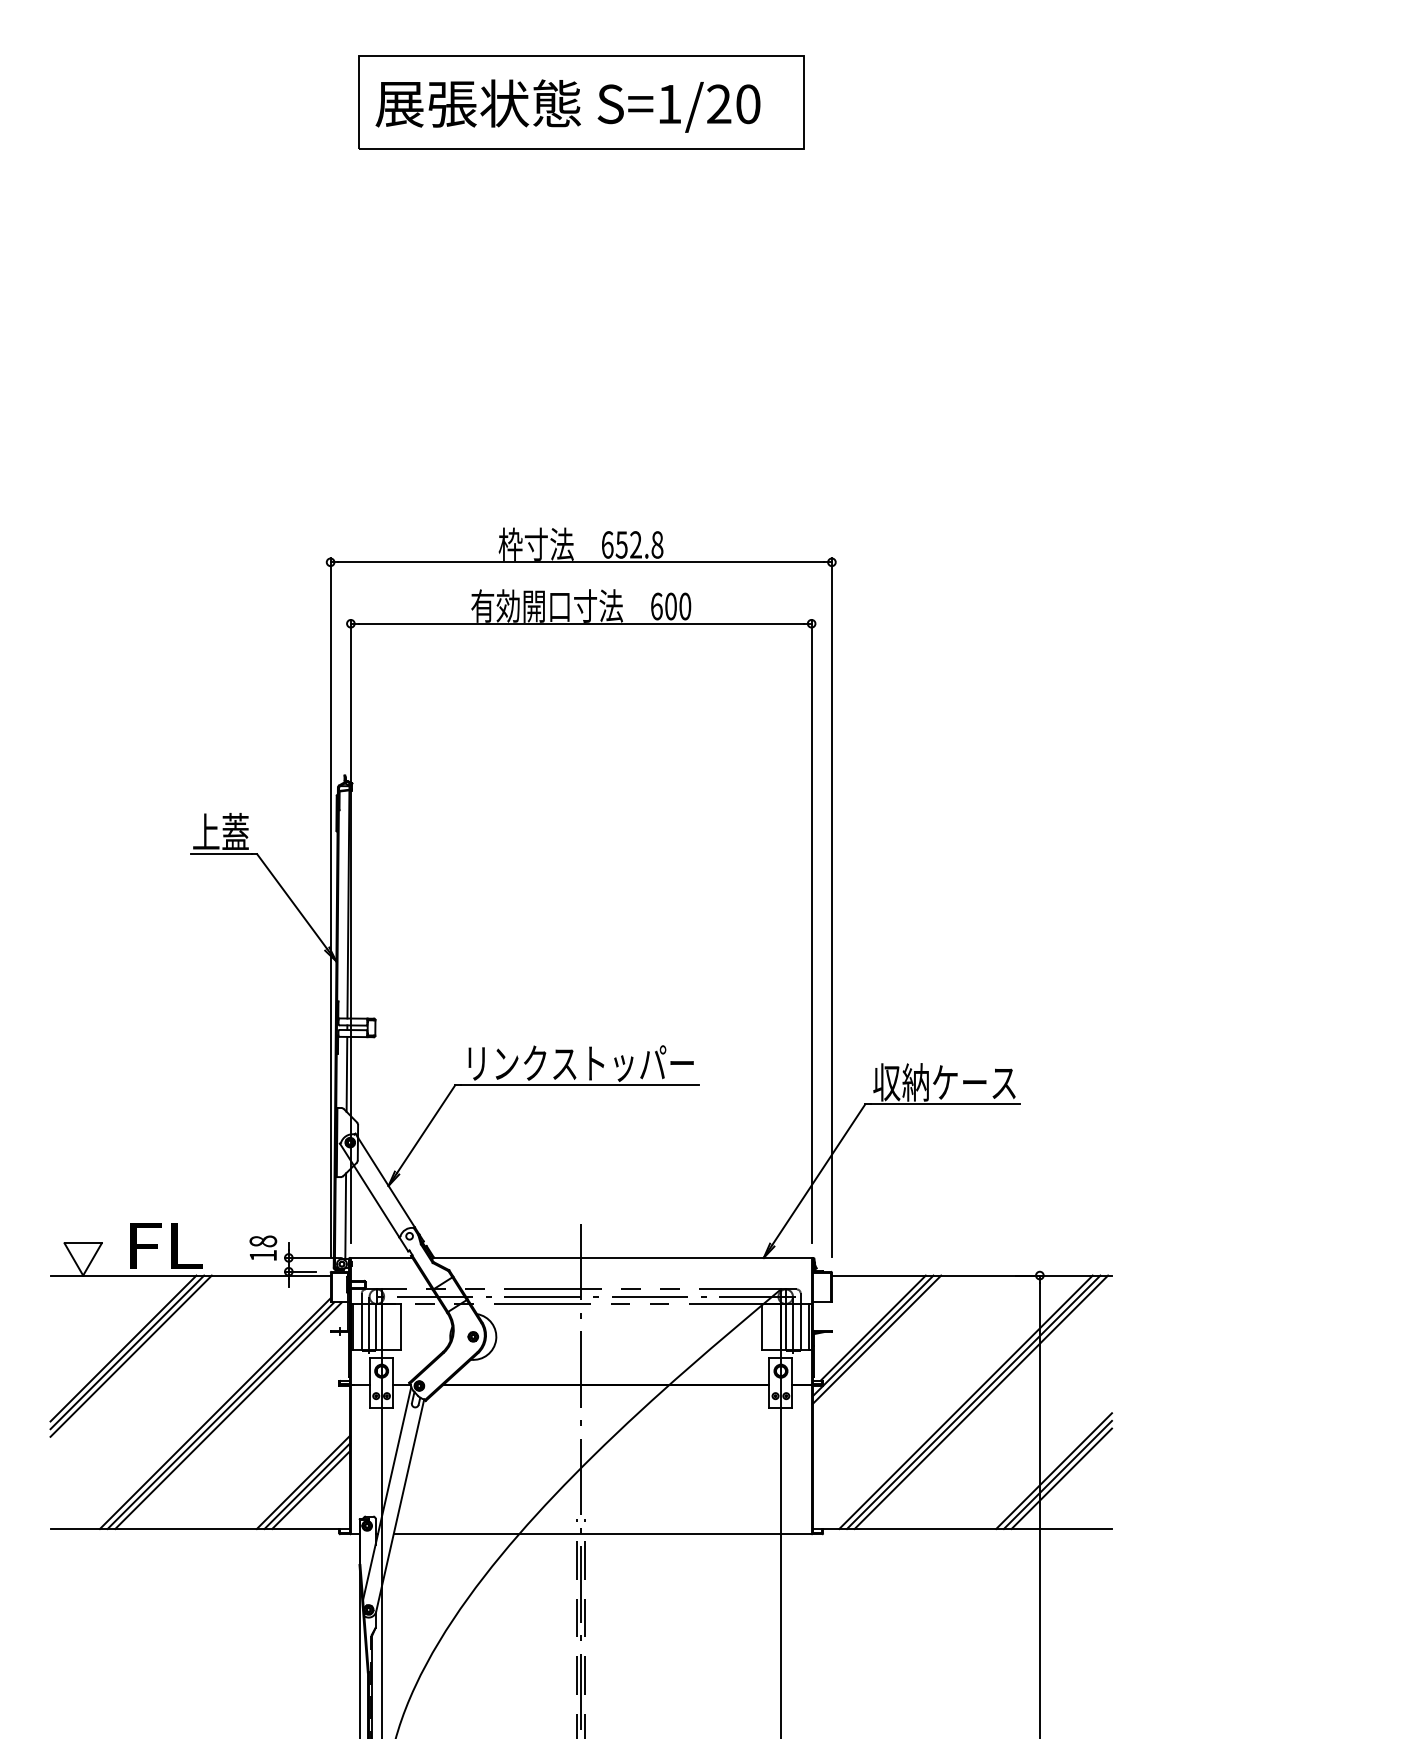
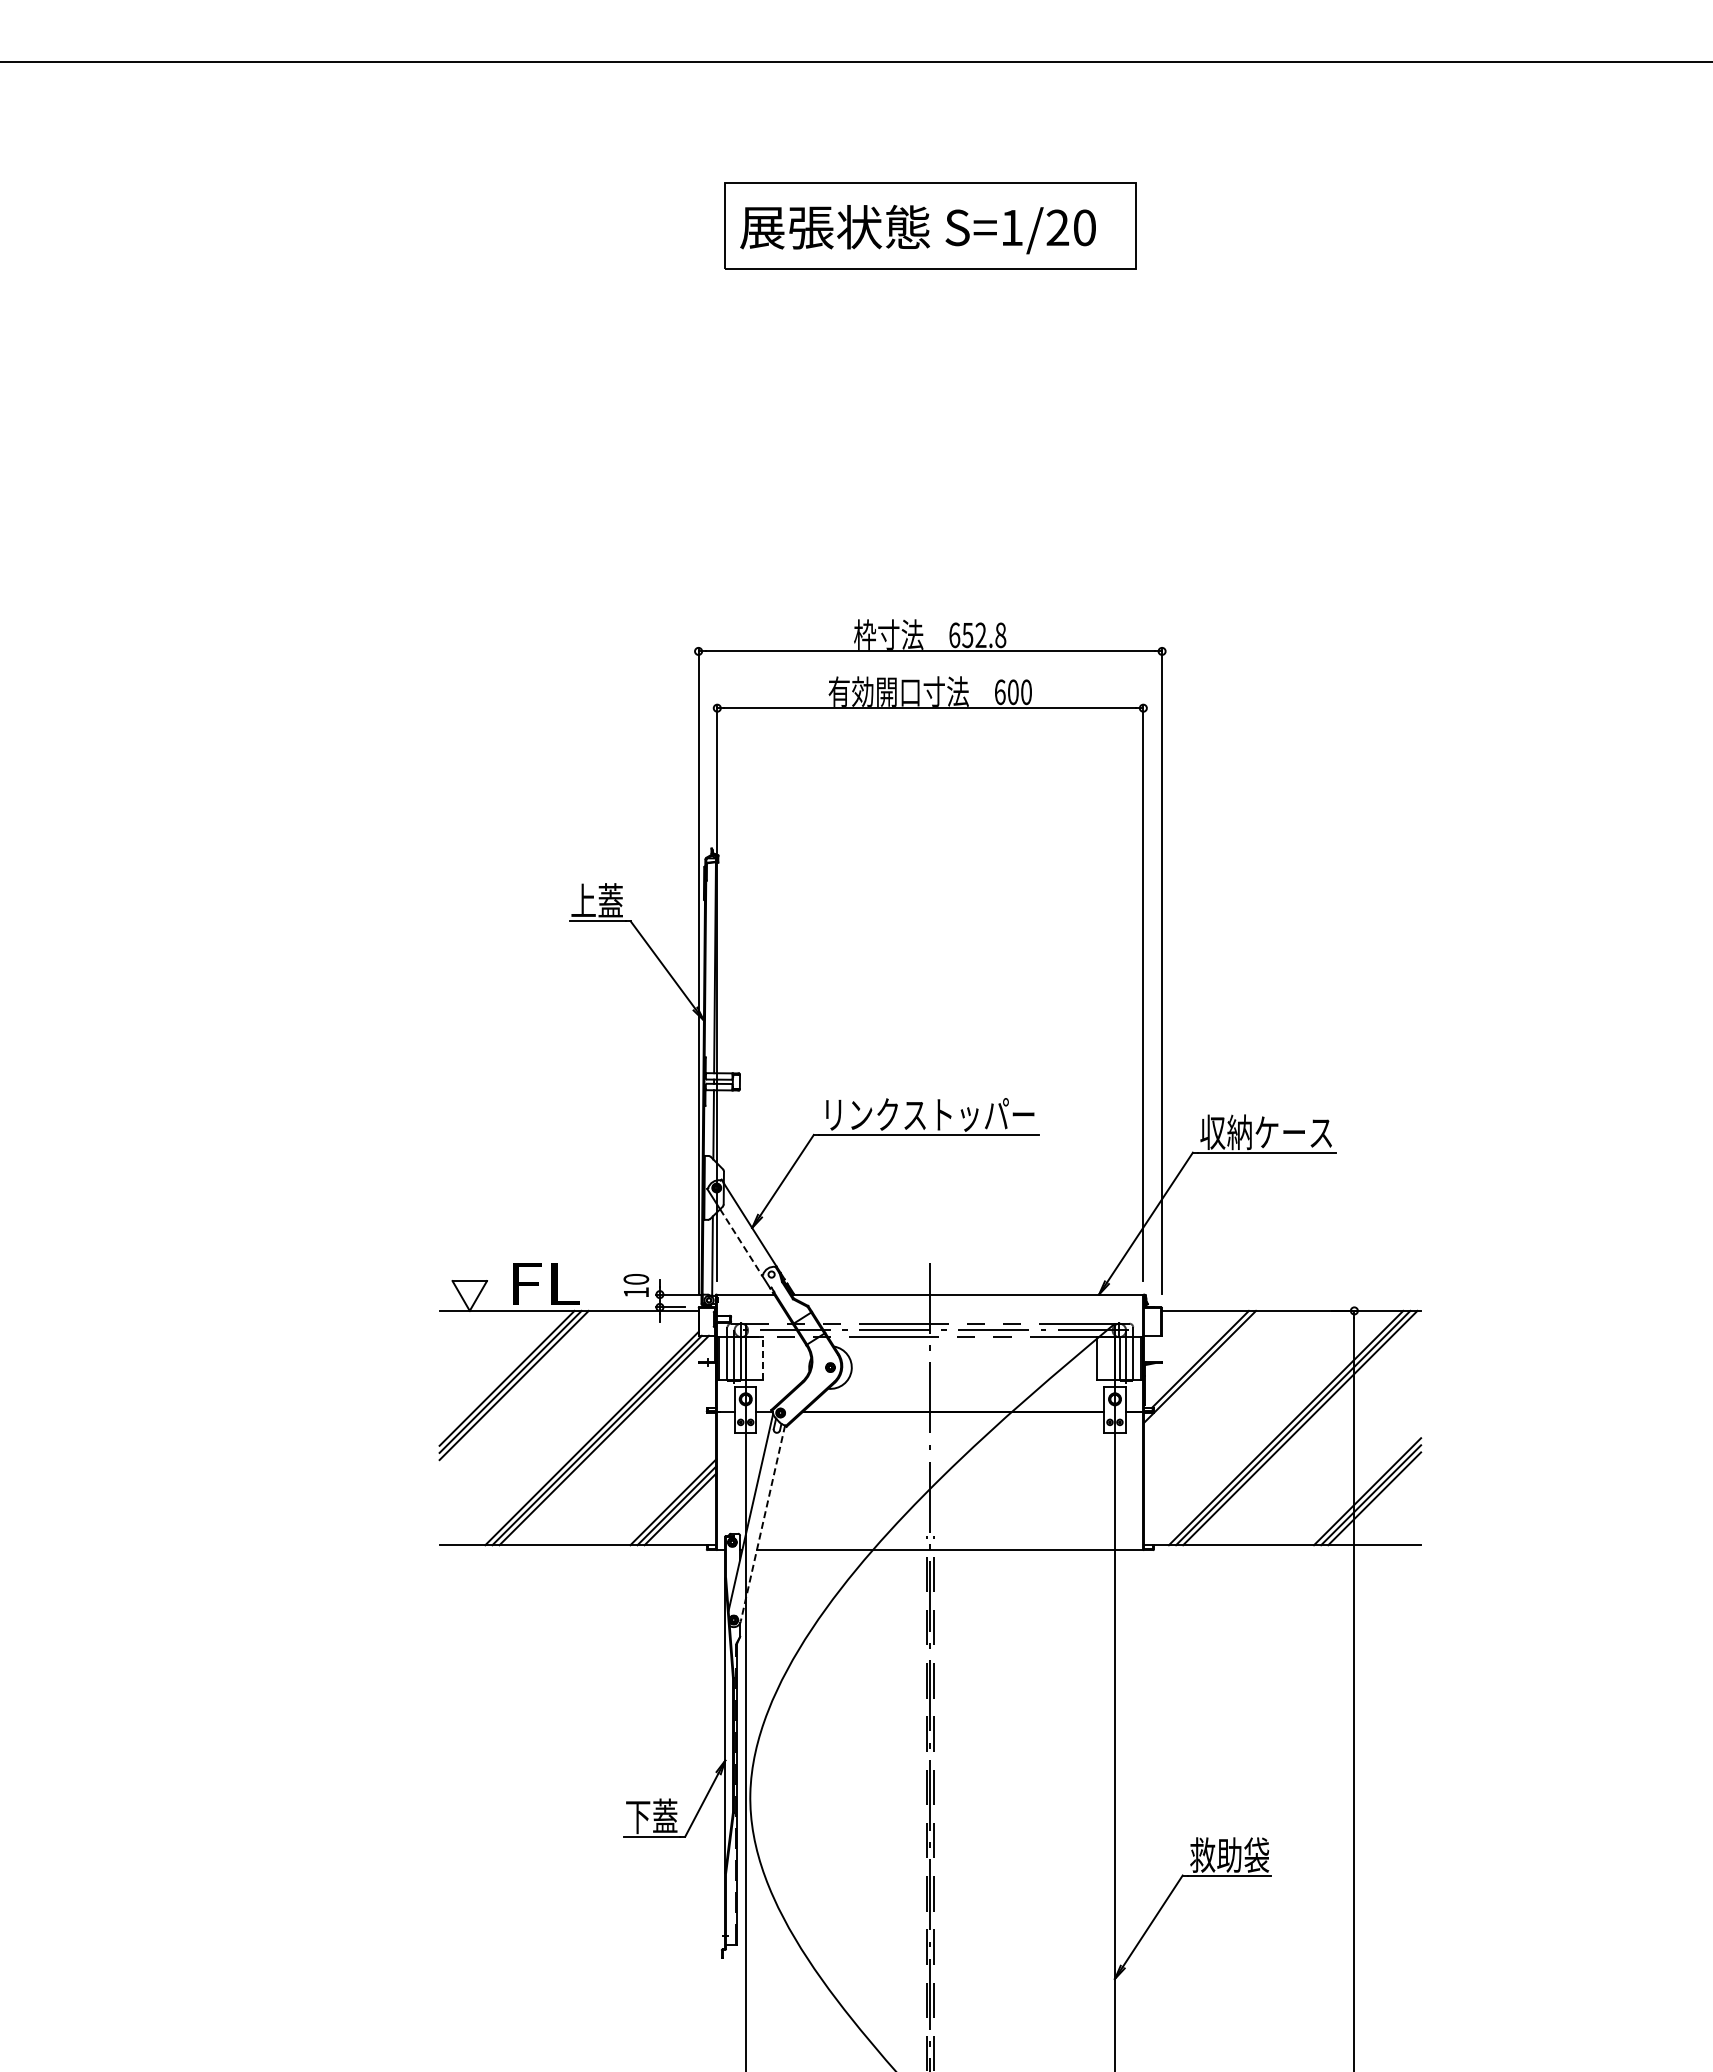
line: (377, 1201) -> (741, 1242), solid -> dashed
text: (263, 1240) -> (636, 1278), 18 -> 10
line: (400, 1327) -> (763, 1358), solid -> dashed
line: (876, 1338) -> (1203, 1369), removed
line: (399, 1505) -> (762, 1523), solid -> dashed

